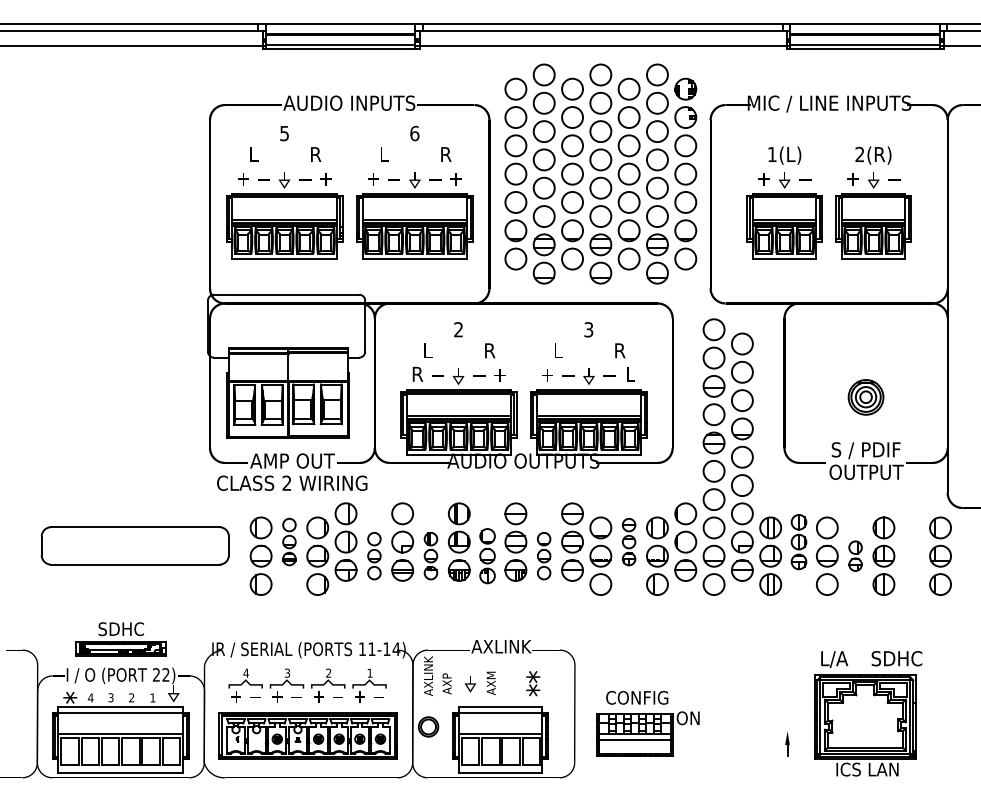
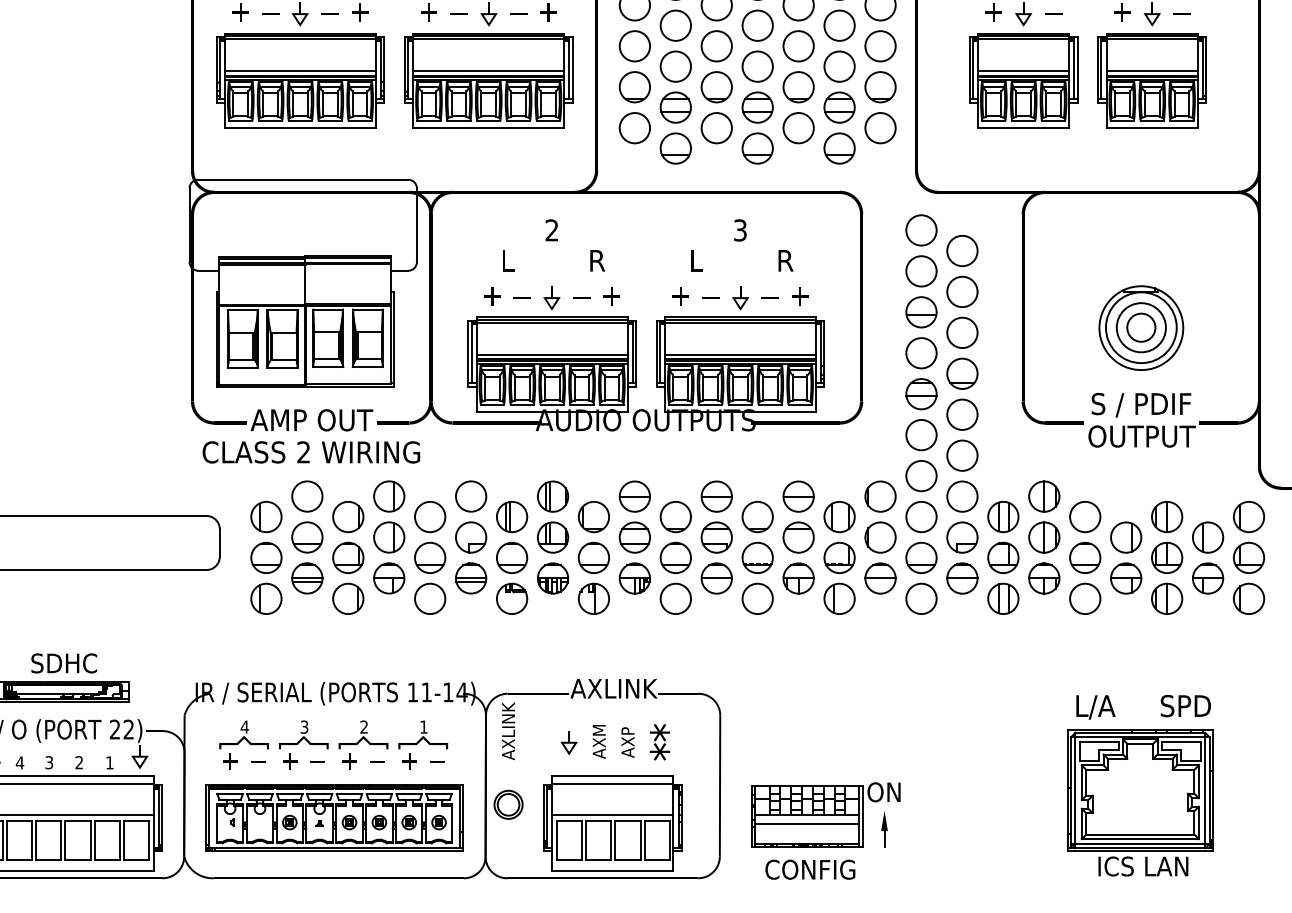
text: (417, 373) -> (492, 293), R -> +
text: (629, 374) -> (799, 295), L -> +
part: (865, 397) -> (1140, 328), size x1.67
part: (289, 541) -> (307, 536), size x1.67
part: (628, 541) -> (797, 536), size x1.67
part: (798, 541) -> (1043, 536), size x1.43
part: (374, 555) -> (430, 556), size x1.67
part: (430, 555) -> (511, 556), size x1.67
part: (487, 555) -> (593, 556), size x1.43
part: (543, 555) -> (674, 556), size x1.67
part: (855, 555) -> (1126, 556), size x1.67
part: (911, 555) -> (1206, 556), added
text: (896, 658) -> (1185, 705), SDHC -> SPD
text: (446, 683) -> (627, 741), moved
text: (637, 697) -> (810, 869), moved
part: (787, 743) -> (884, 828), moved

